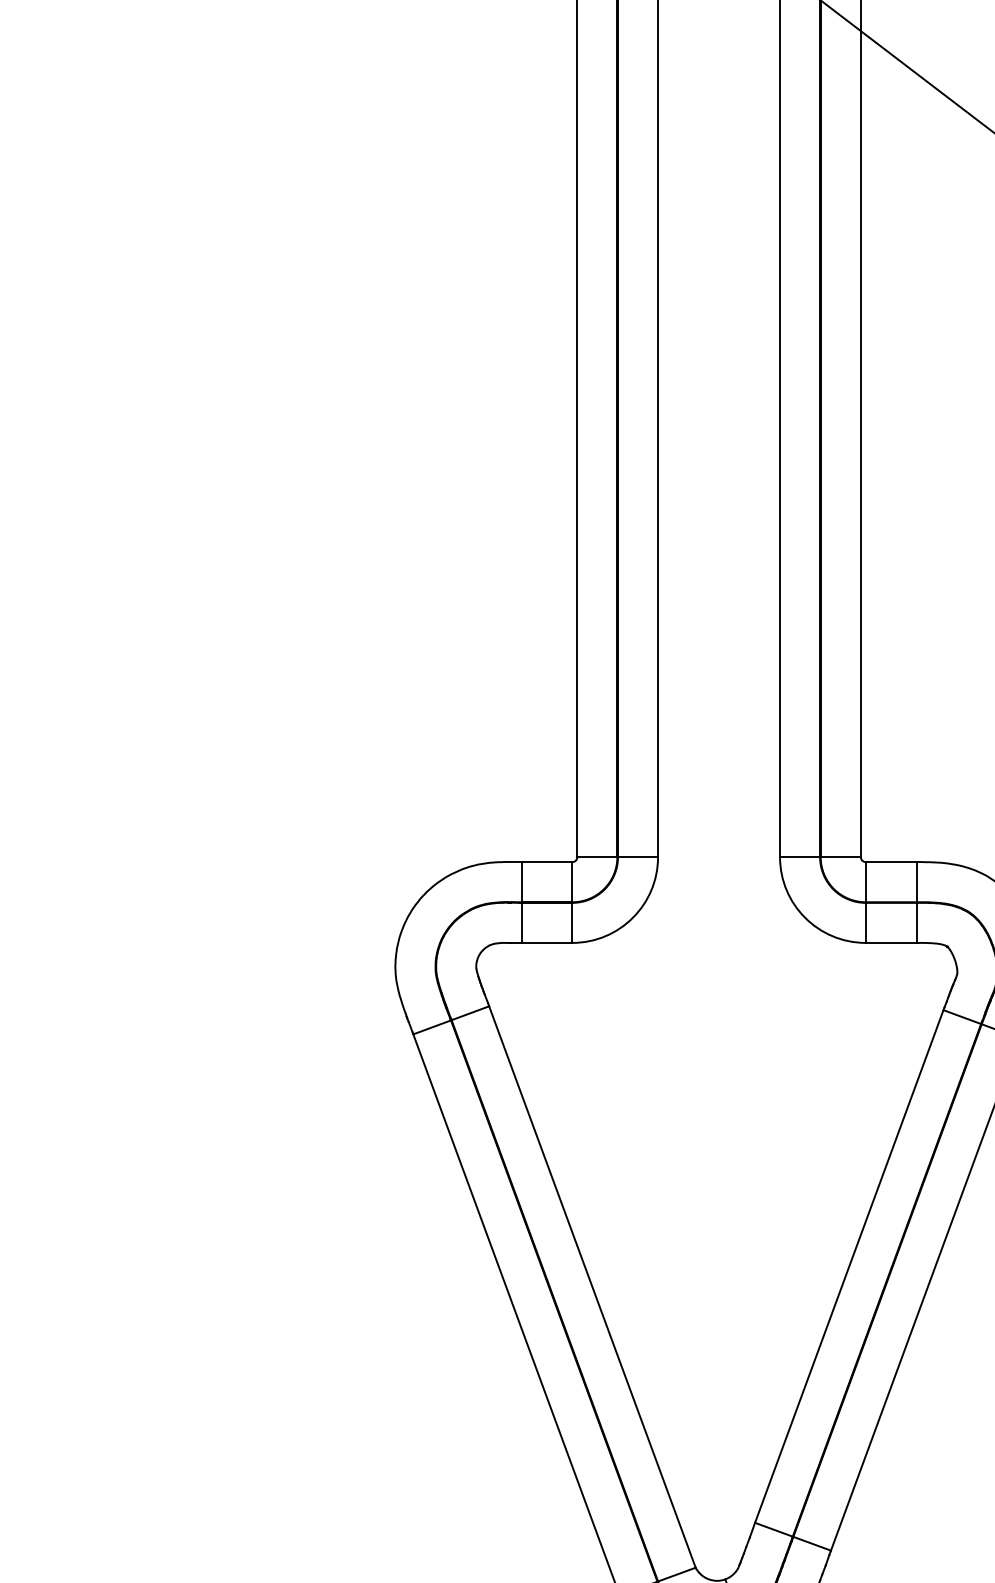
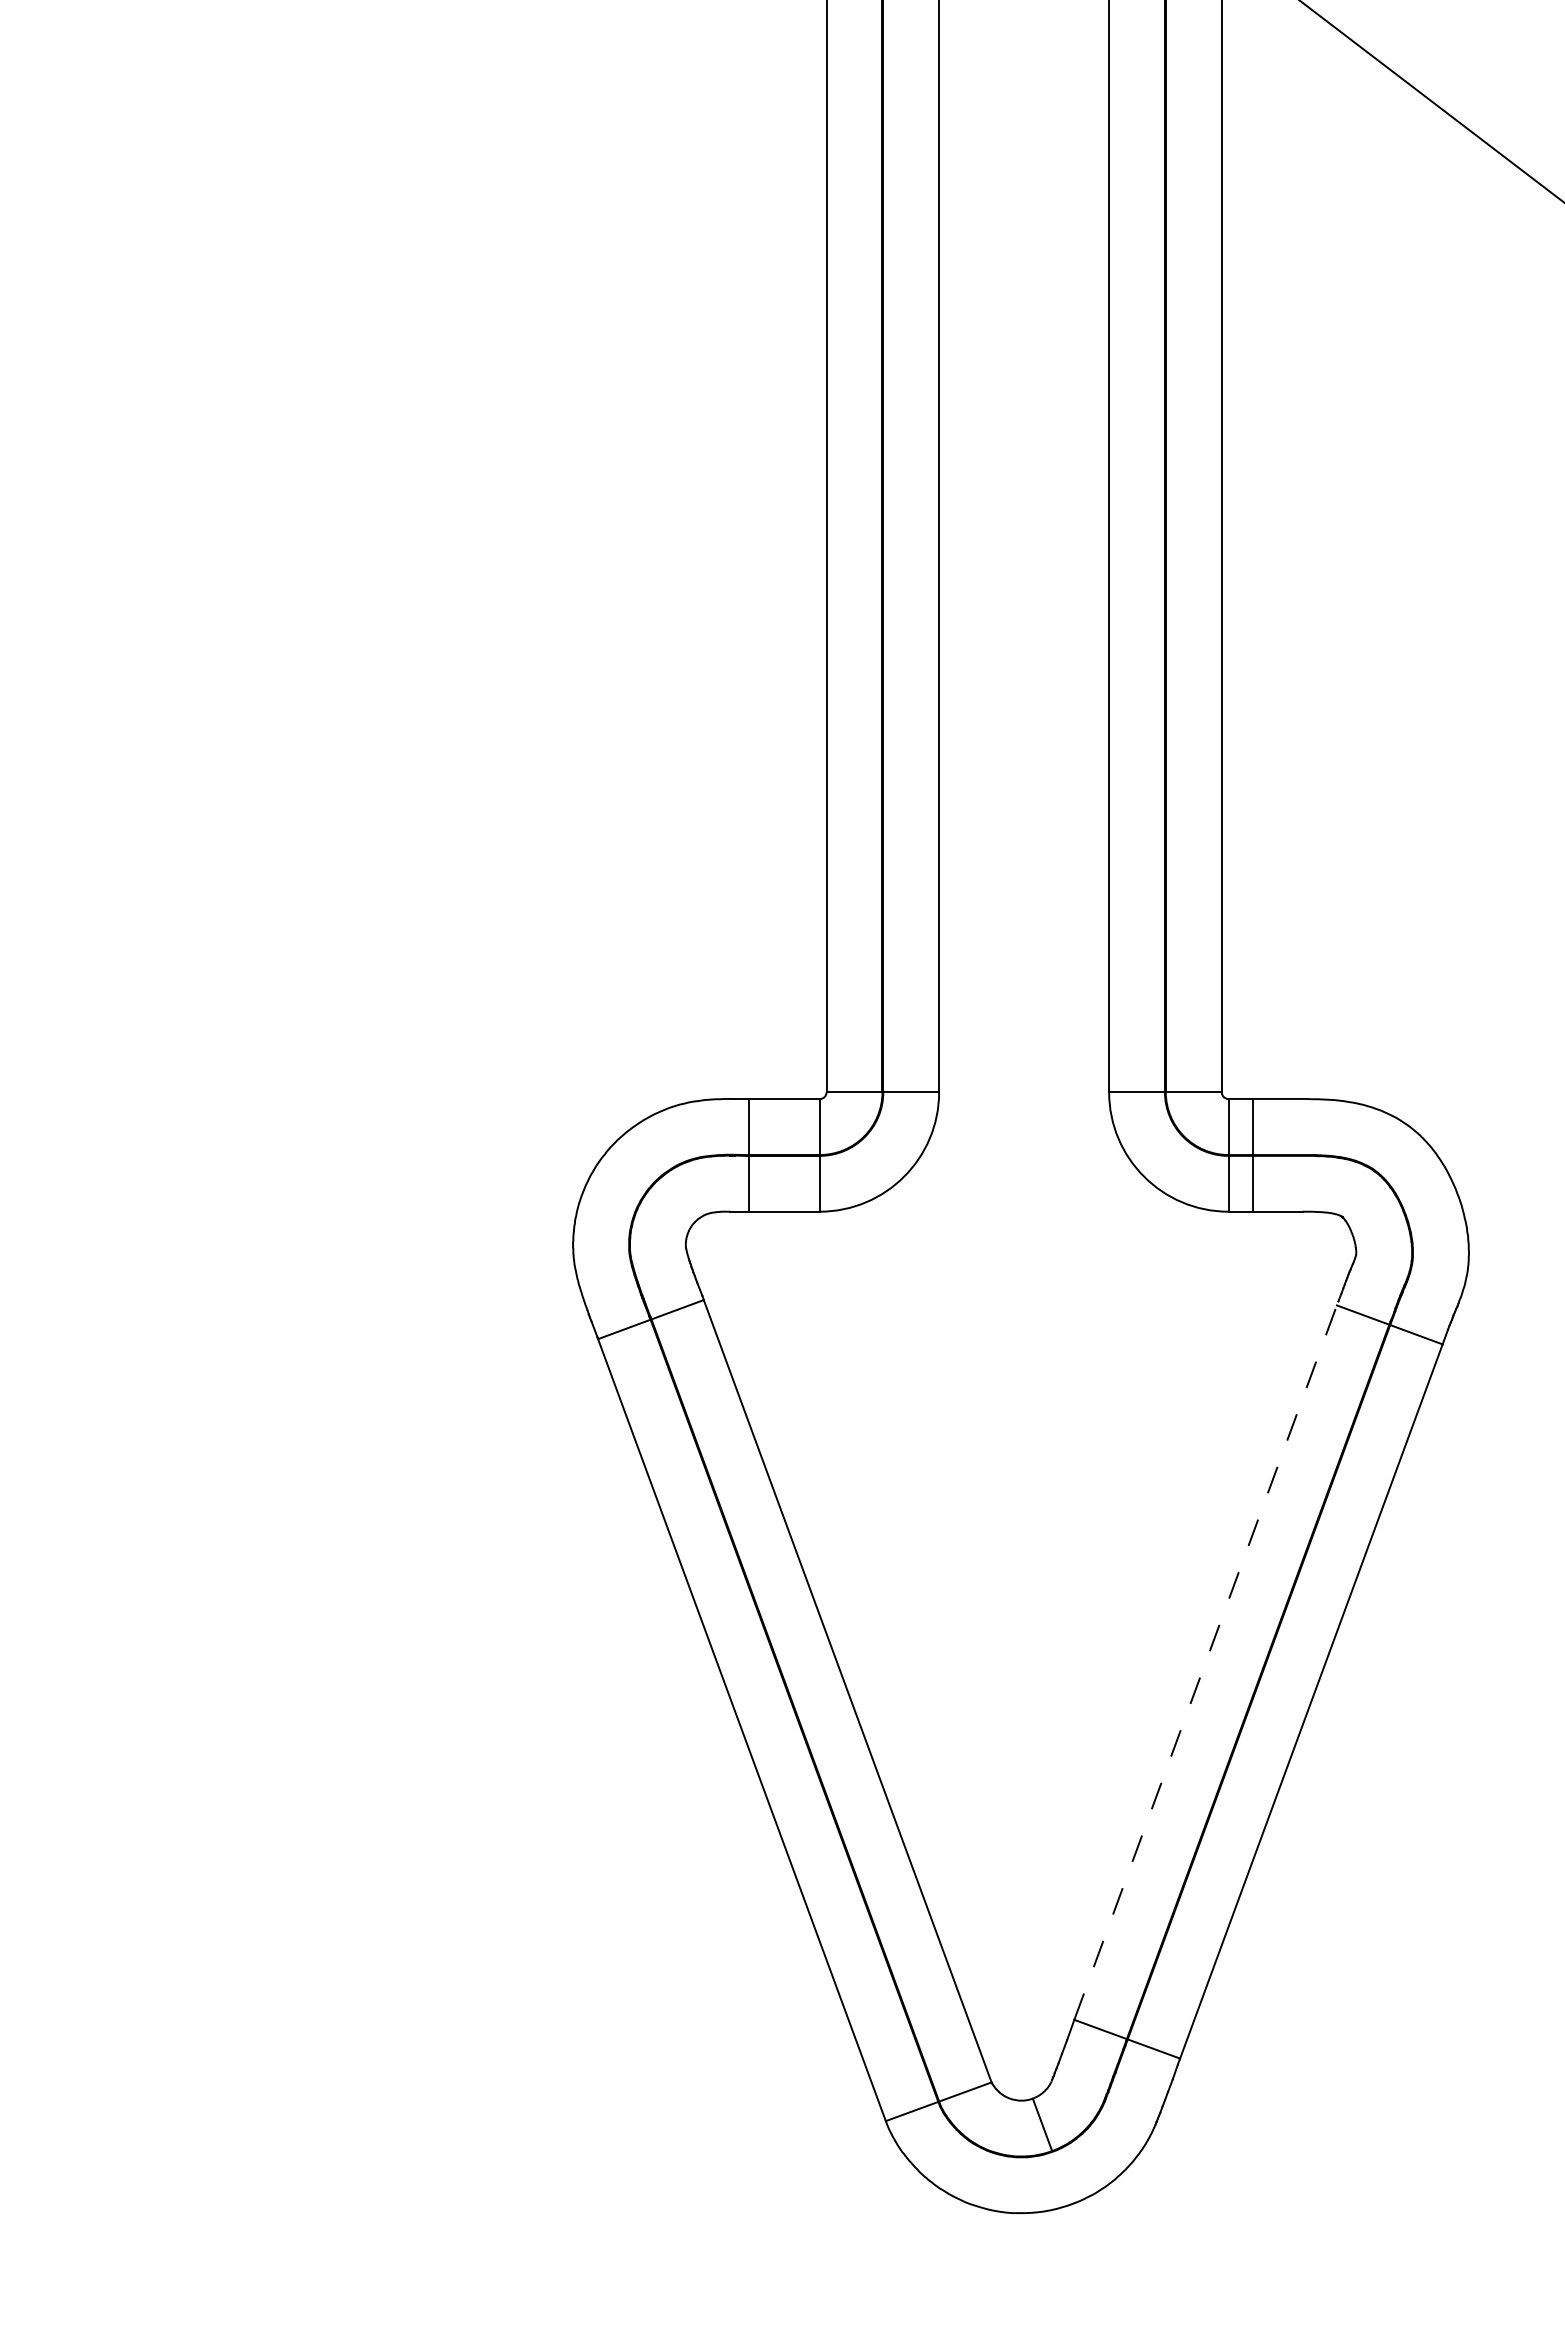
line: (916, 901) -> (1252, 1154), moved
line: (849, 1264) -> (1206, 1660), solid -> dashed

